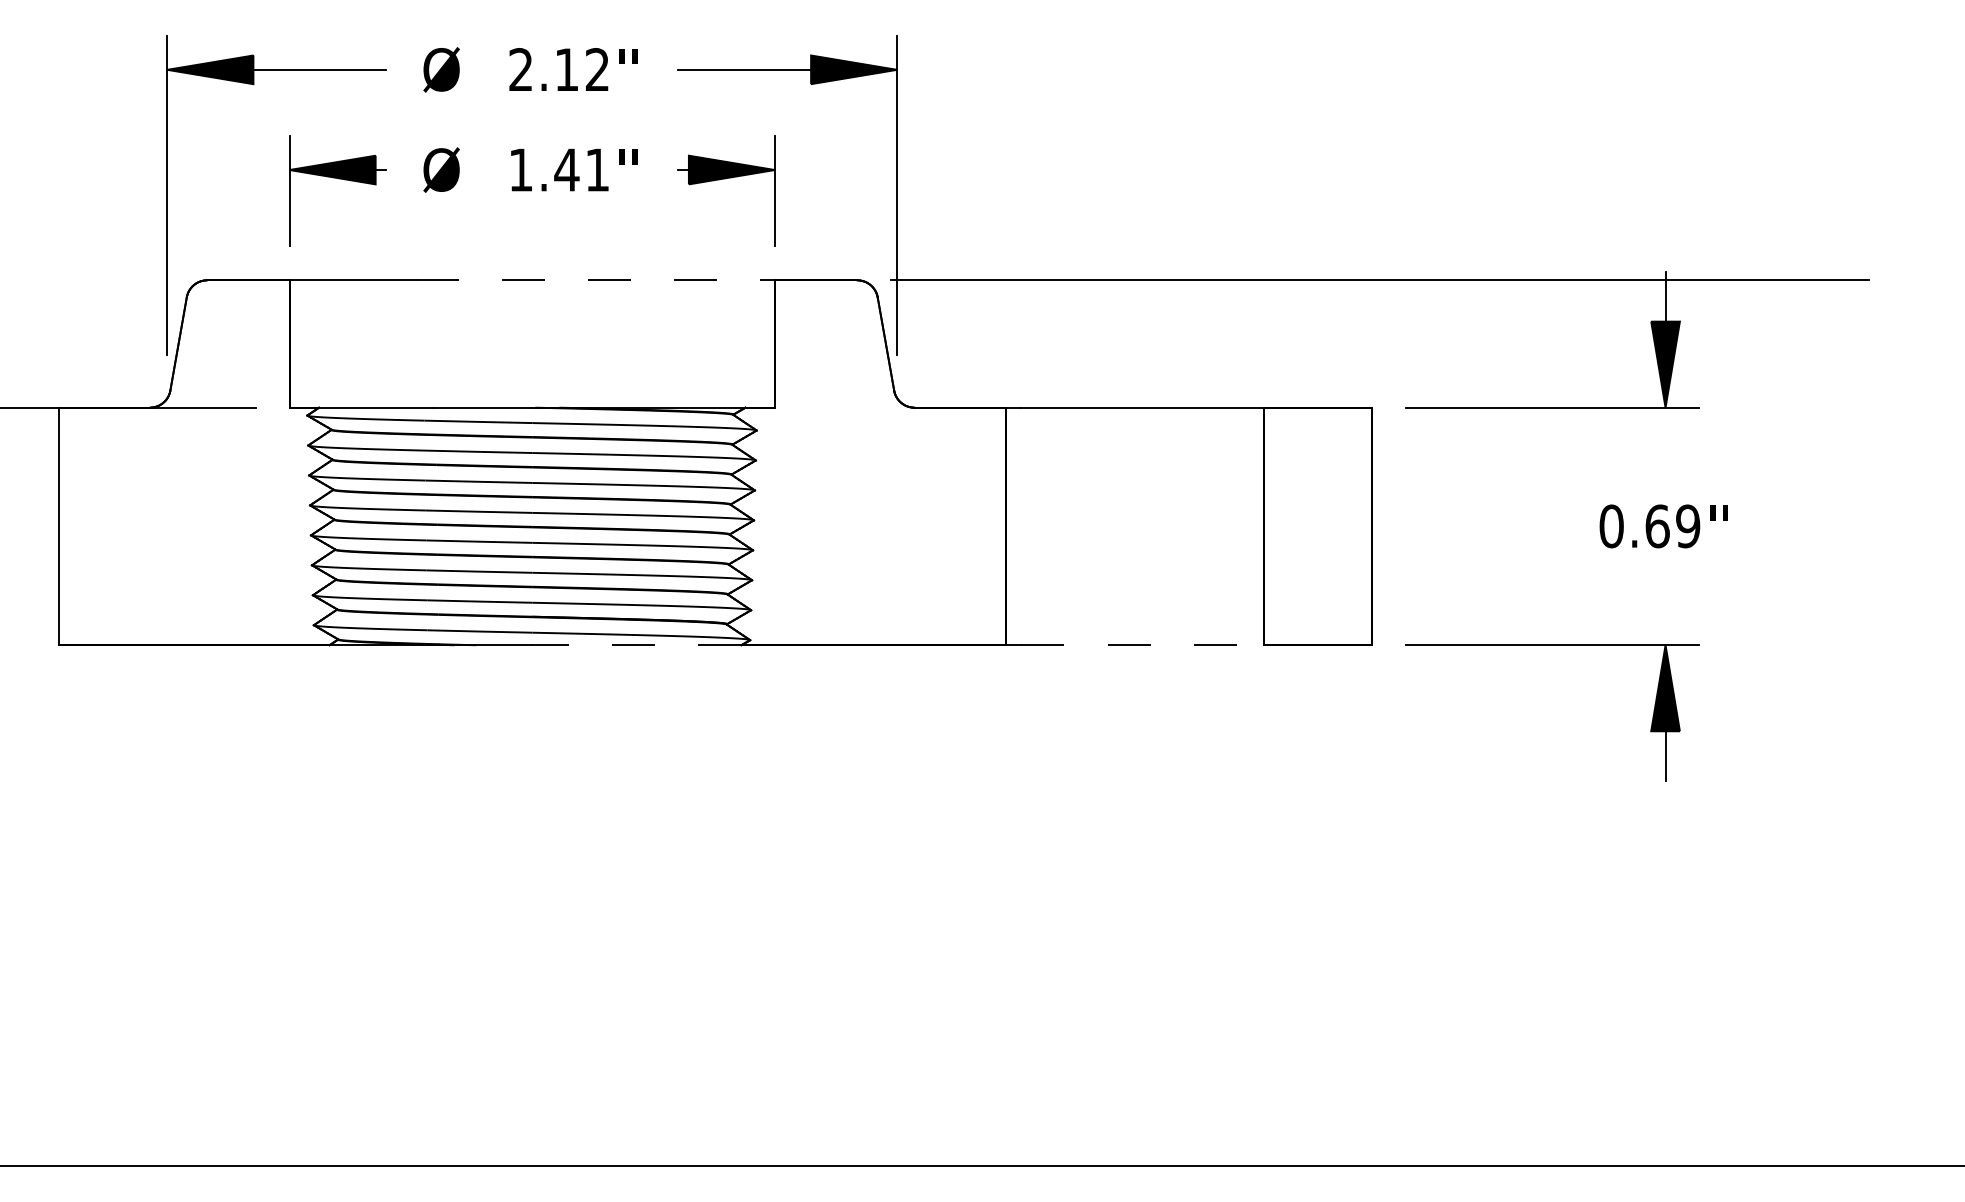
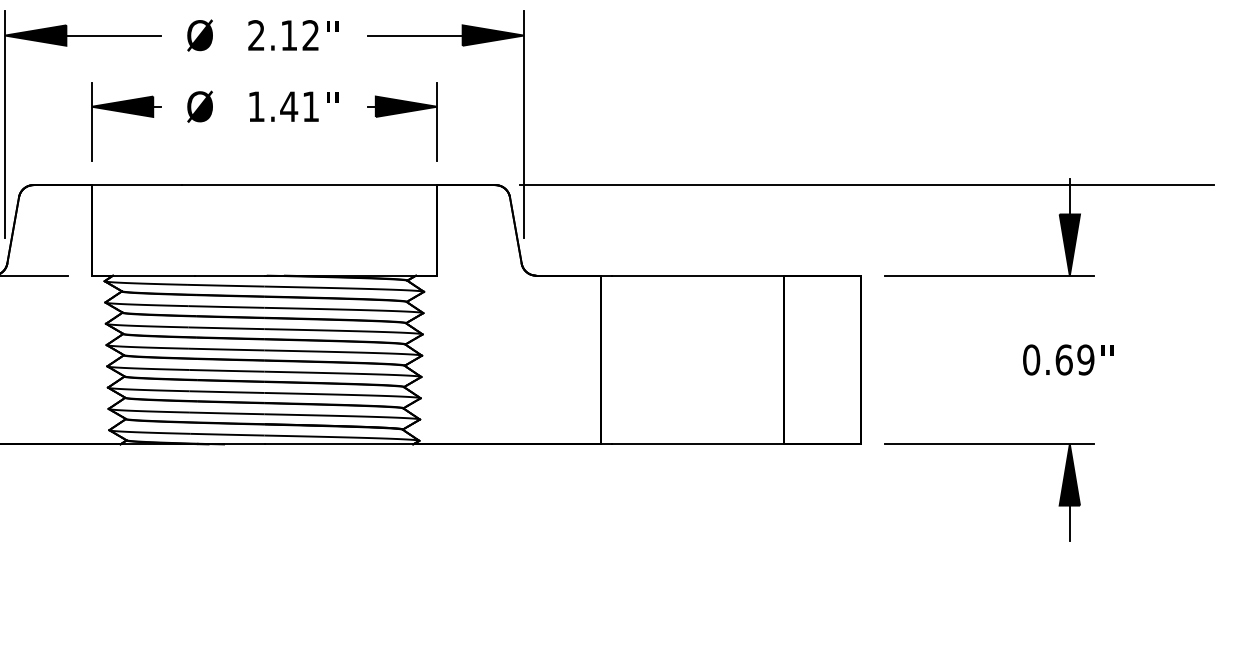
line: (595, 280) -> (309, 185), dashed -> solid
line: (636, 645) -> (338, 444), dashed -> solid
line: (1143, 645) -> (698, 444), dashed -> solid

